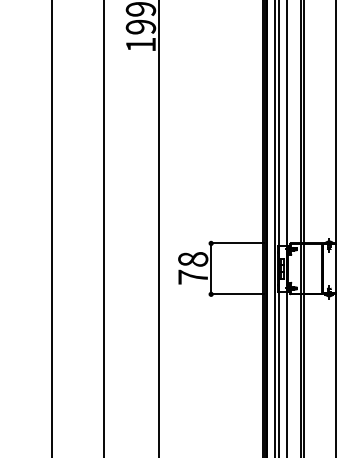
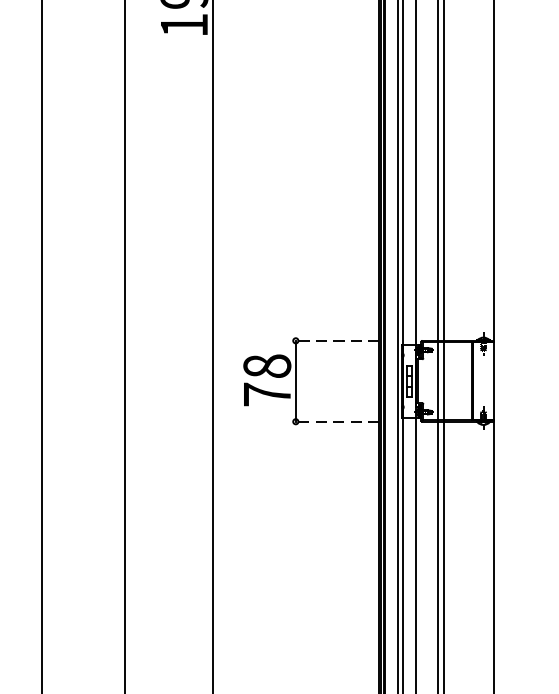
line: (237, 243) -> (337, 340), solid -> dashed
line: (237, 294) -> (337, 421), solid -> dashed

